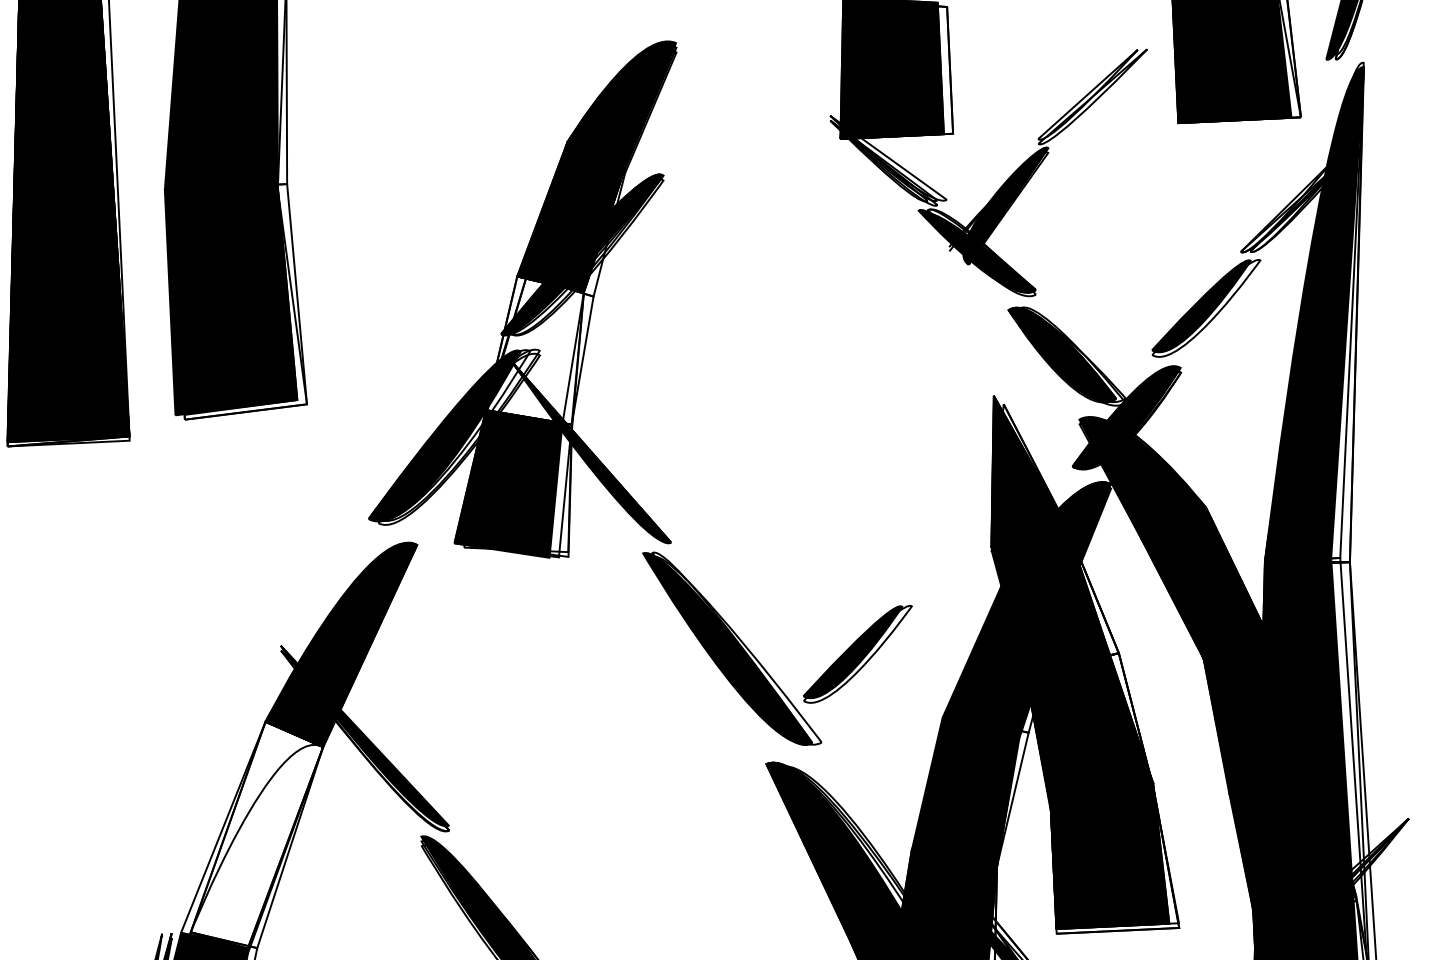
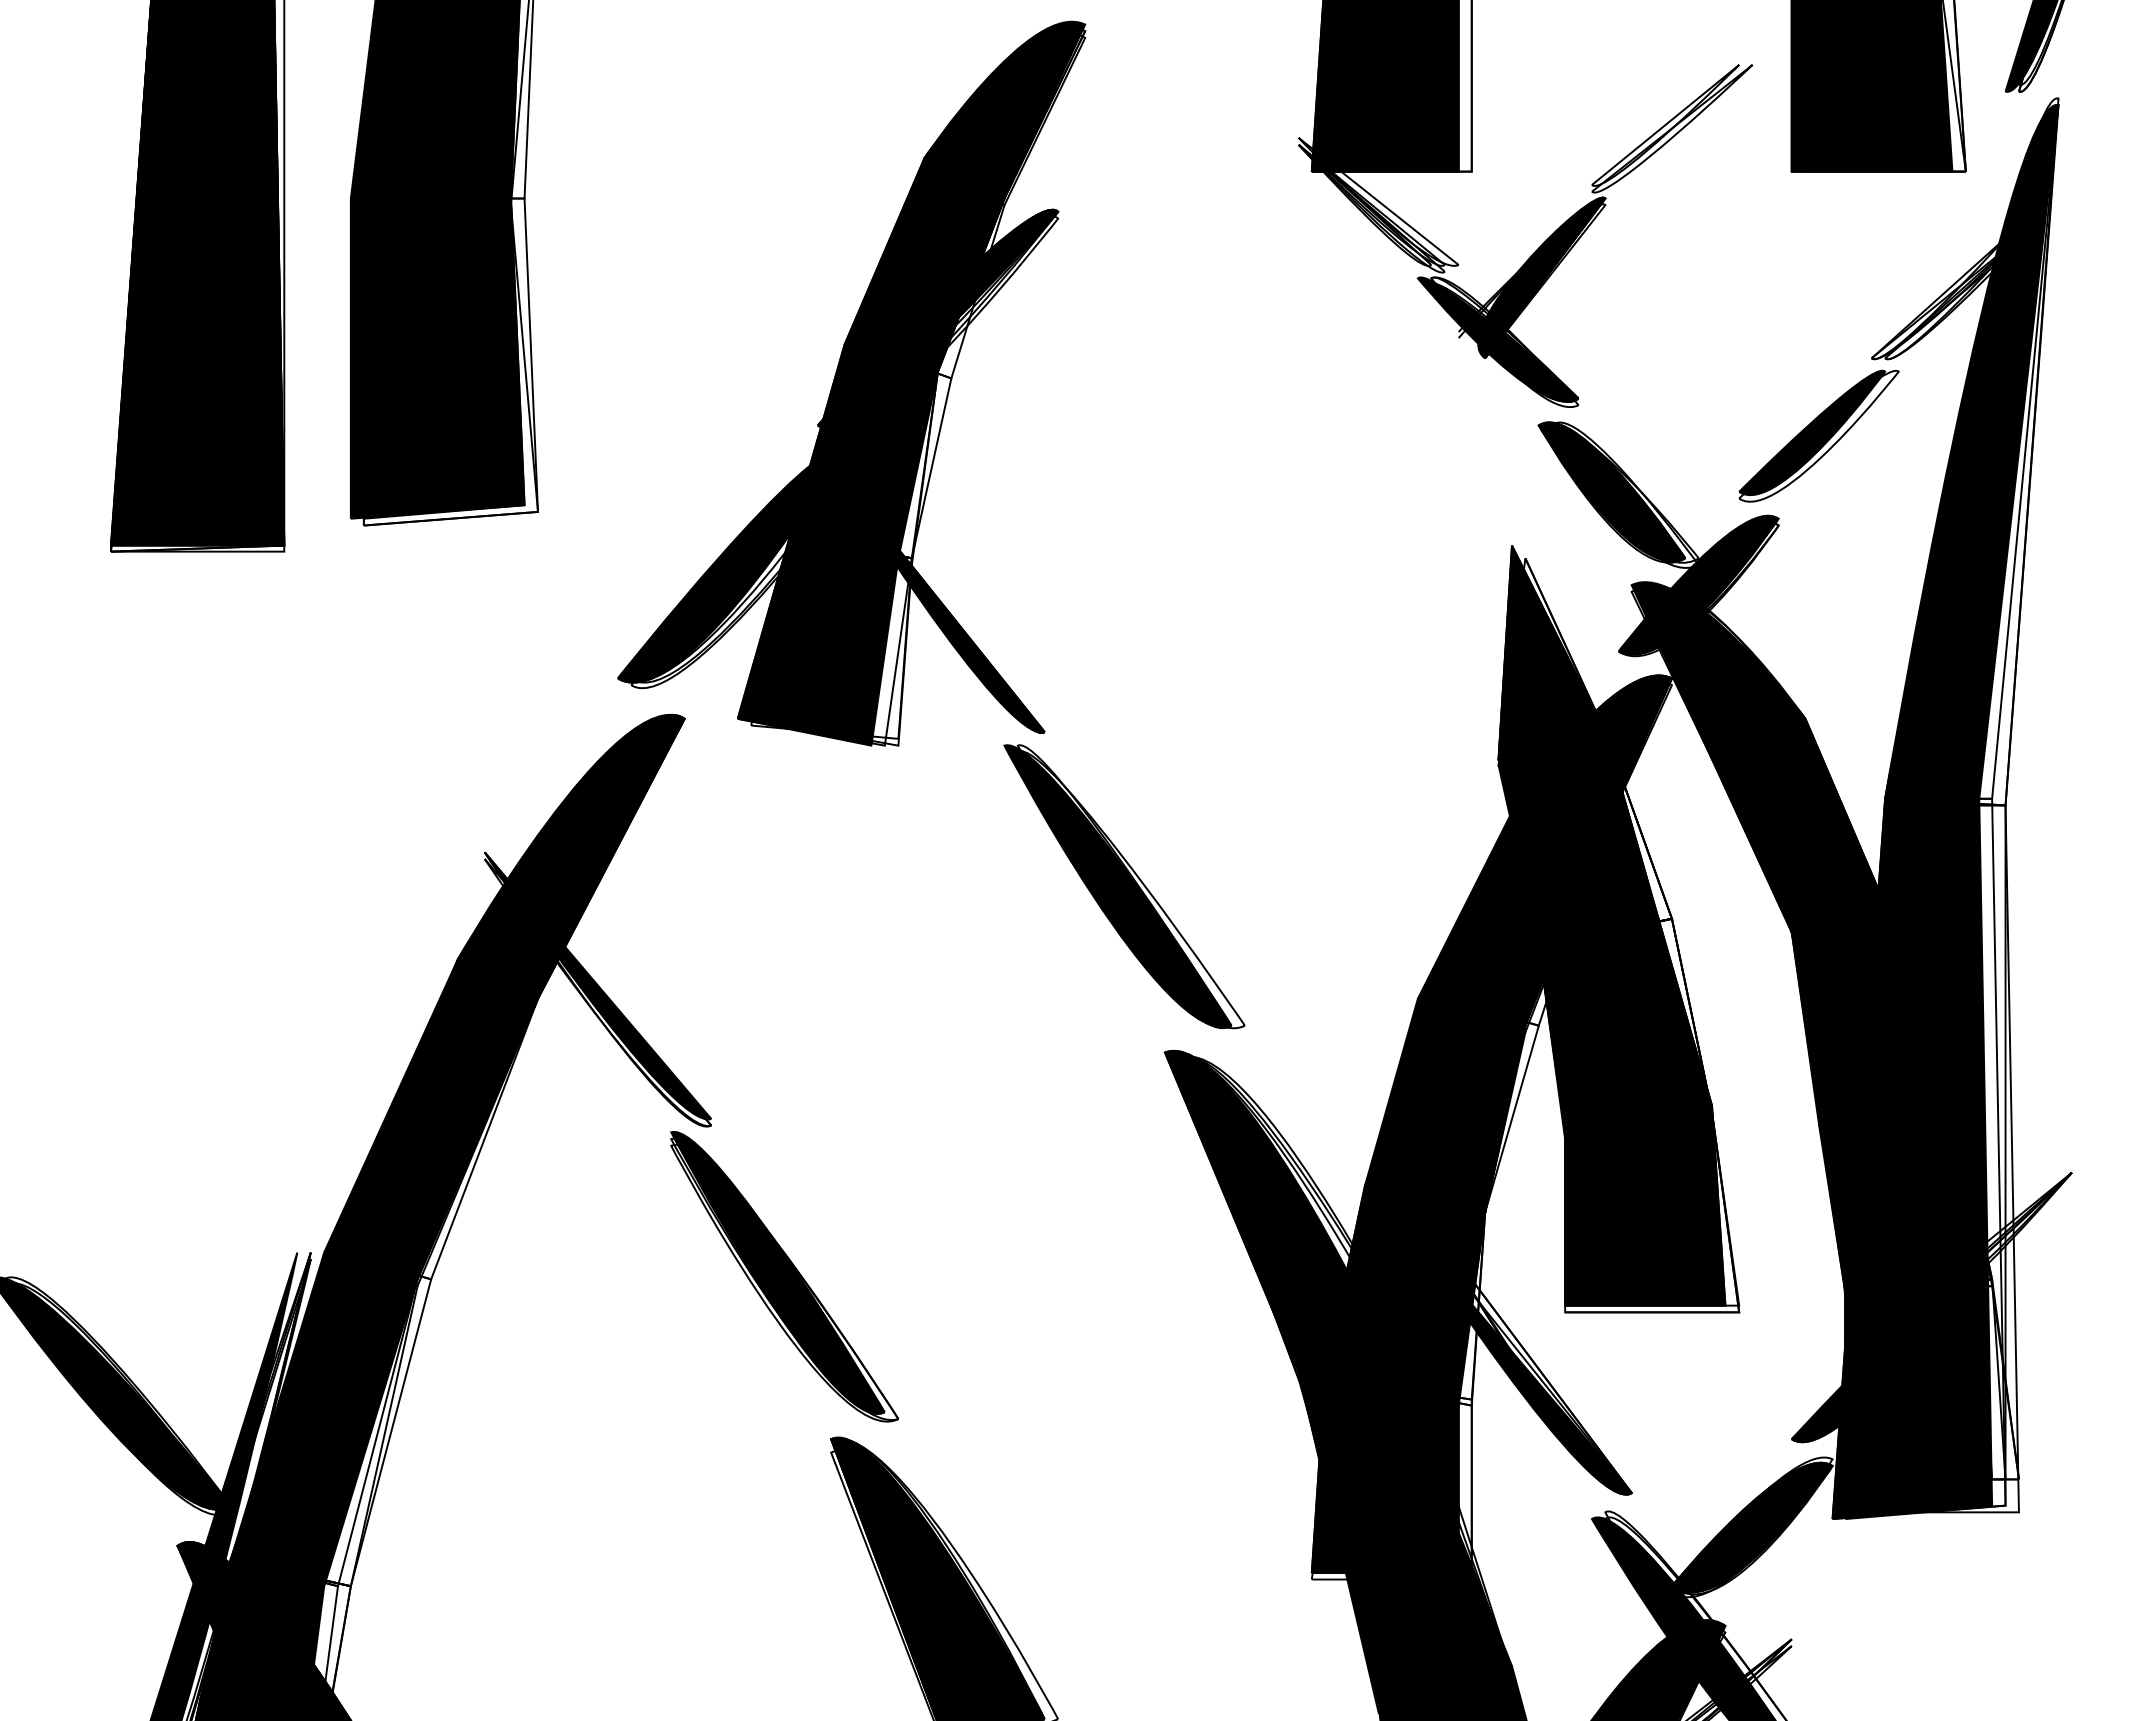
fill: (534, 350) -> (864, 451), added
part: (857, 653) -> (1301, 902), removed
fill: (251, 835) -> (430, 1119), added

